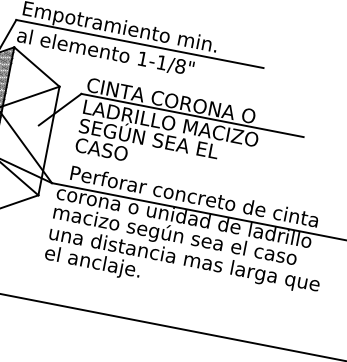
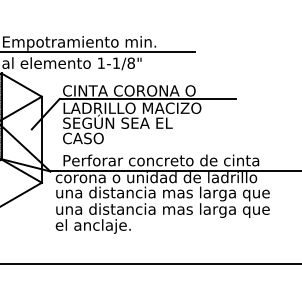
text: (188, 238) -> (162, 193), macizo según sea el caso -> una distancia mas larga que

